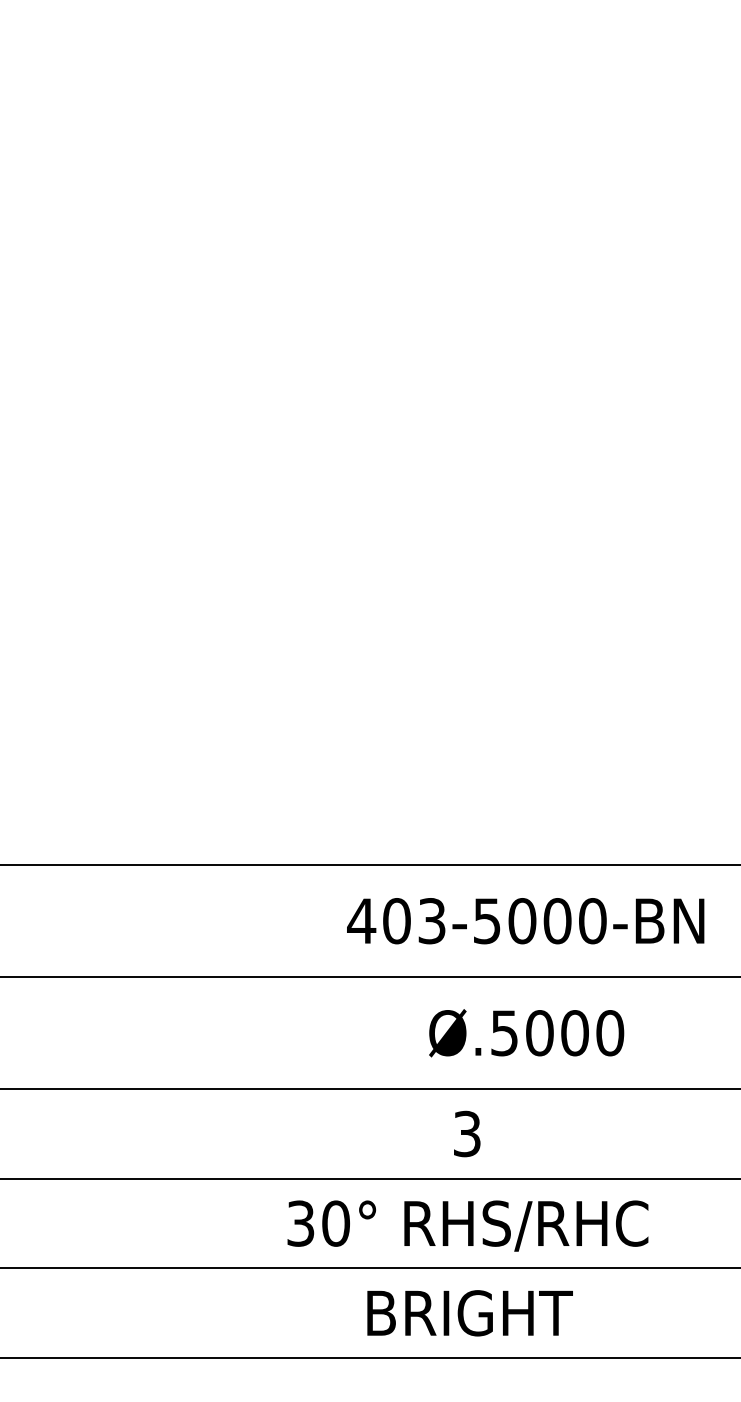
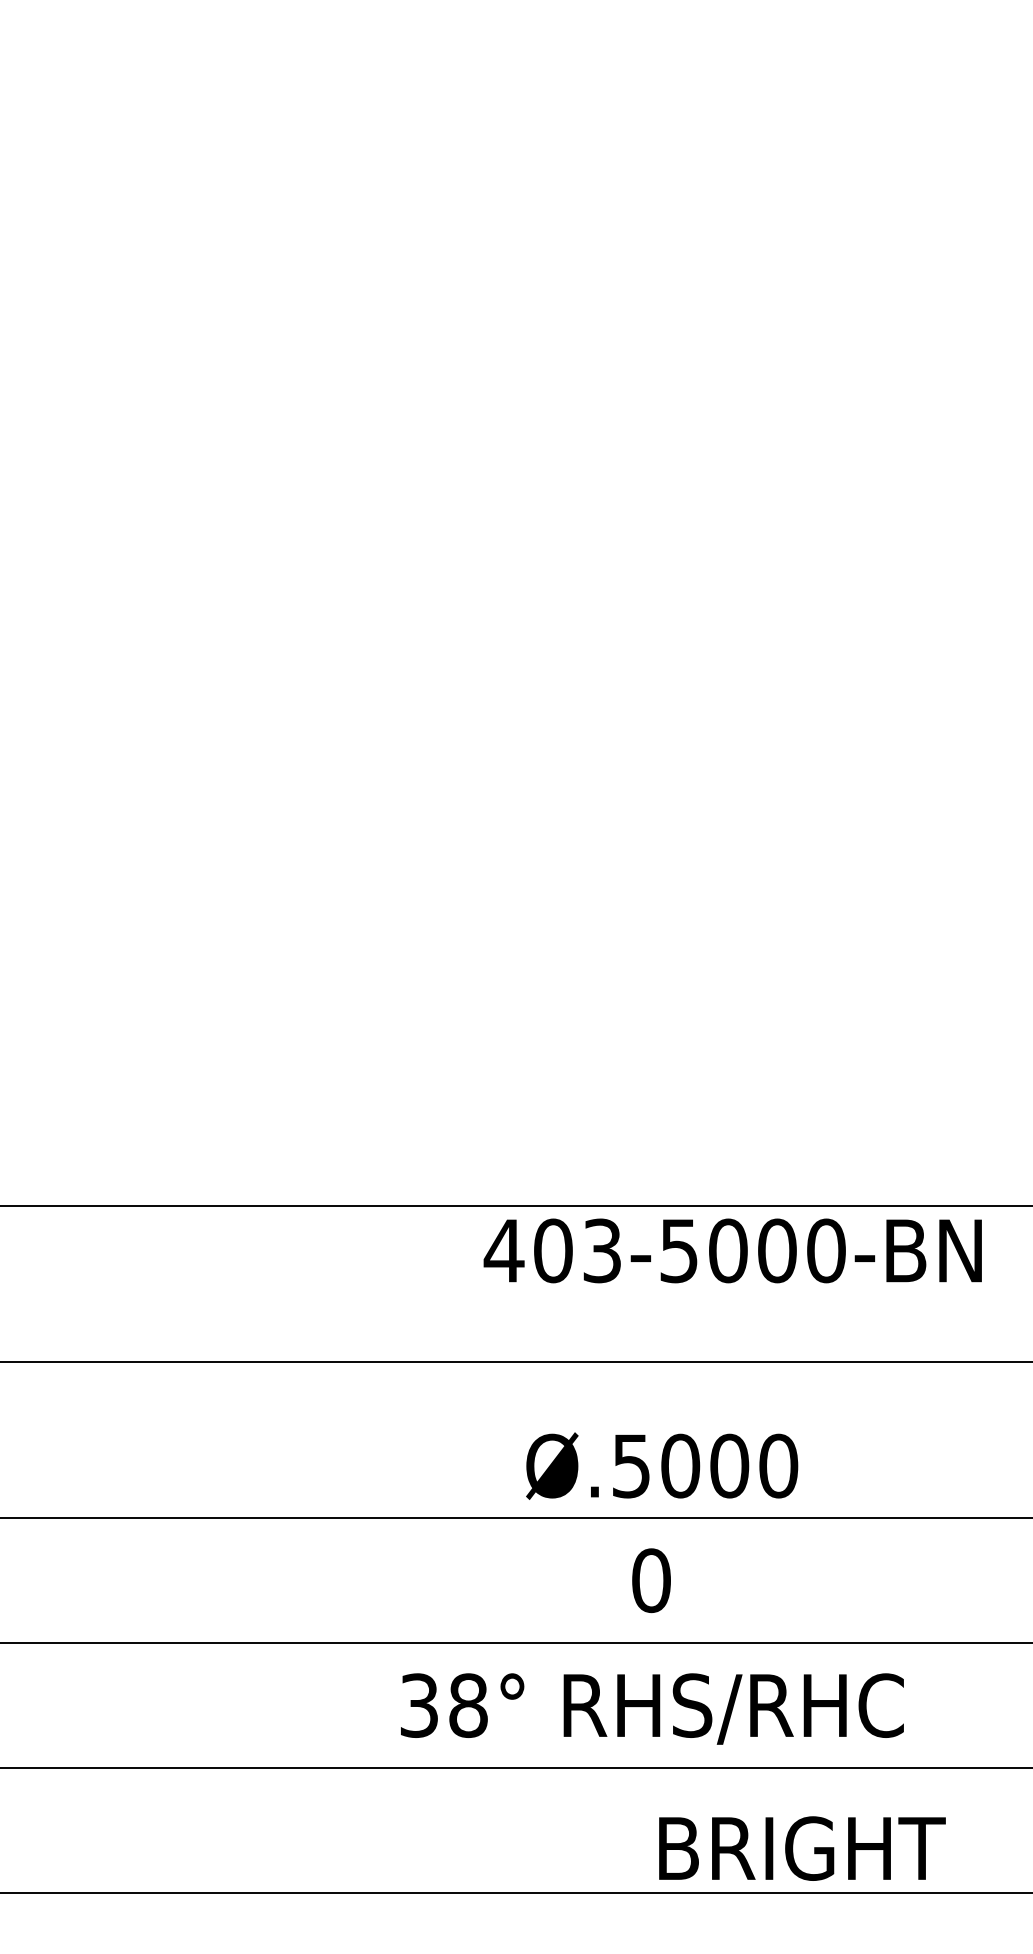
text: (525, 920) -> (732, 1250), moved
text: (526, 1032) -> (662, 1465), moved
text: (467, 1133) -> (651, 1580), 3 -> 0
text: (336, 1223) -> (468, 1705), 30° -> 38°
text: (470, 1313) -> (802, 1848), moved

